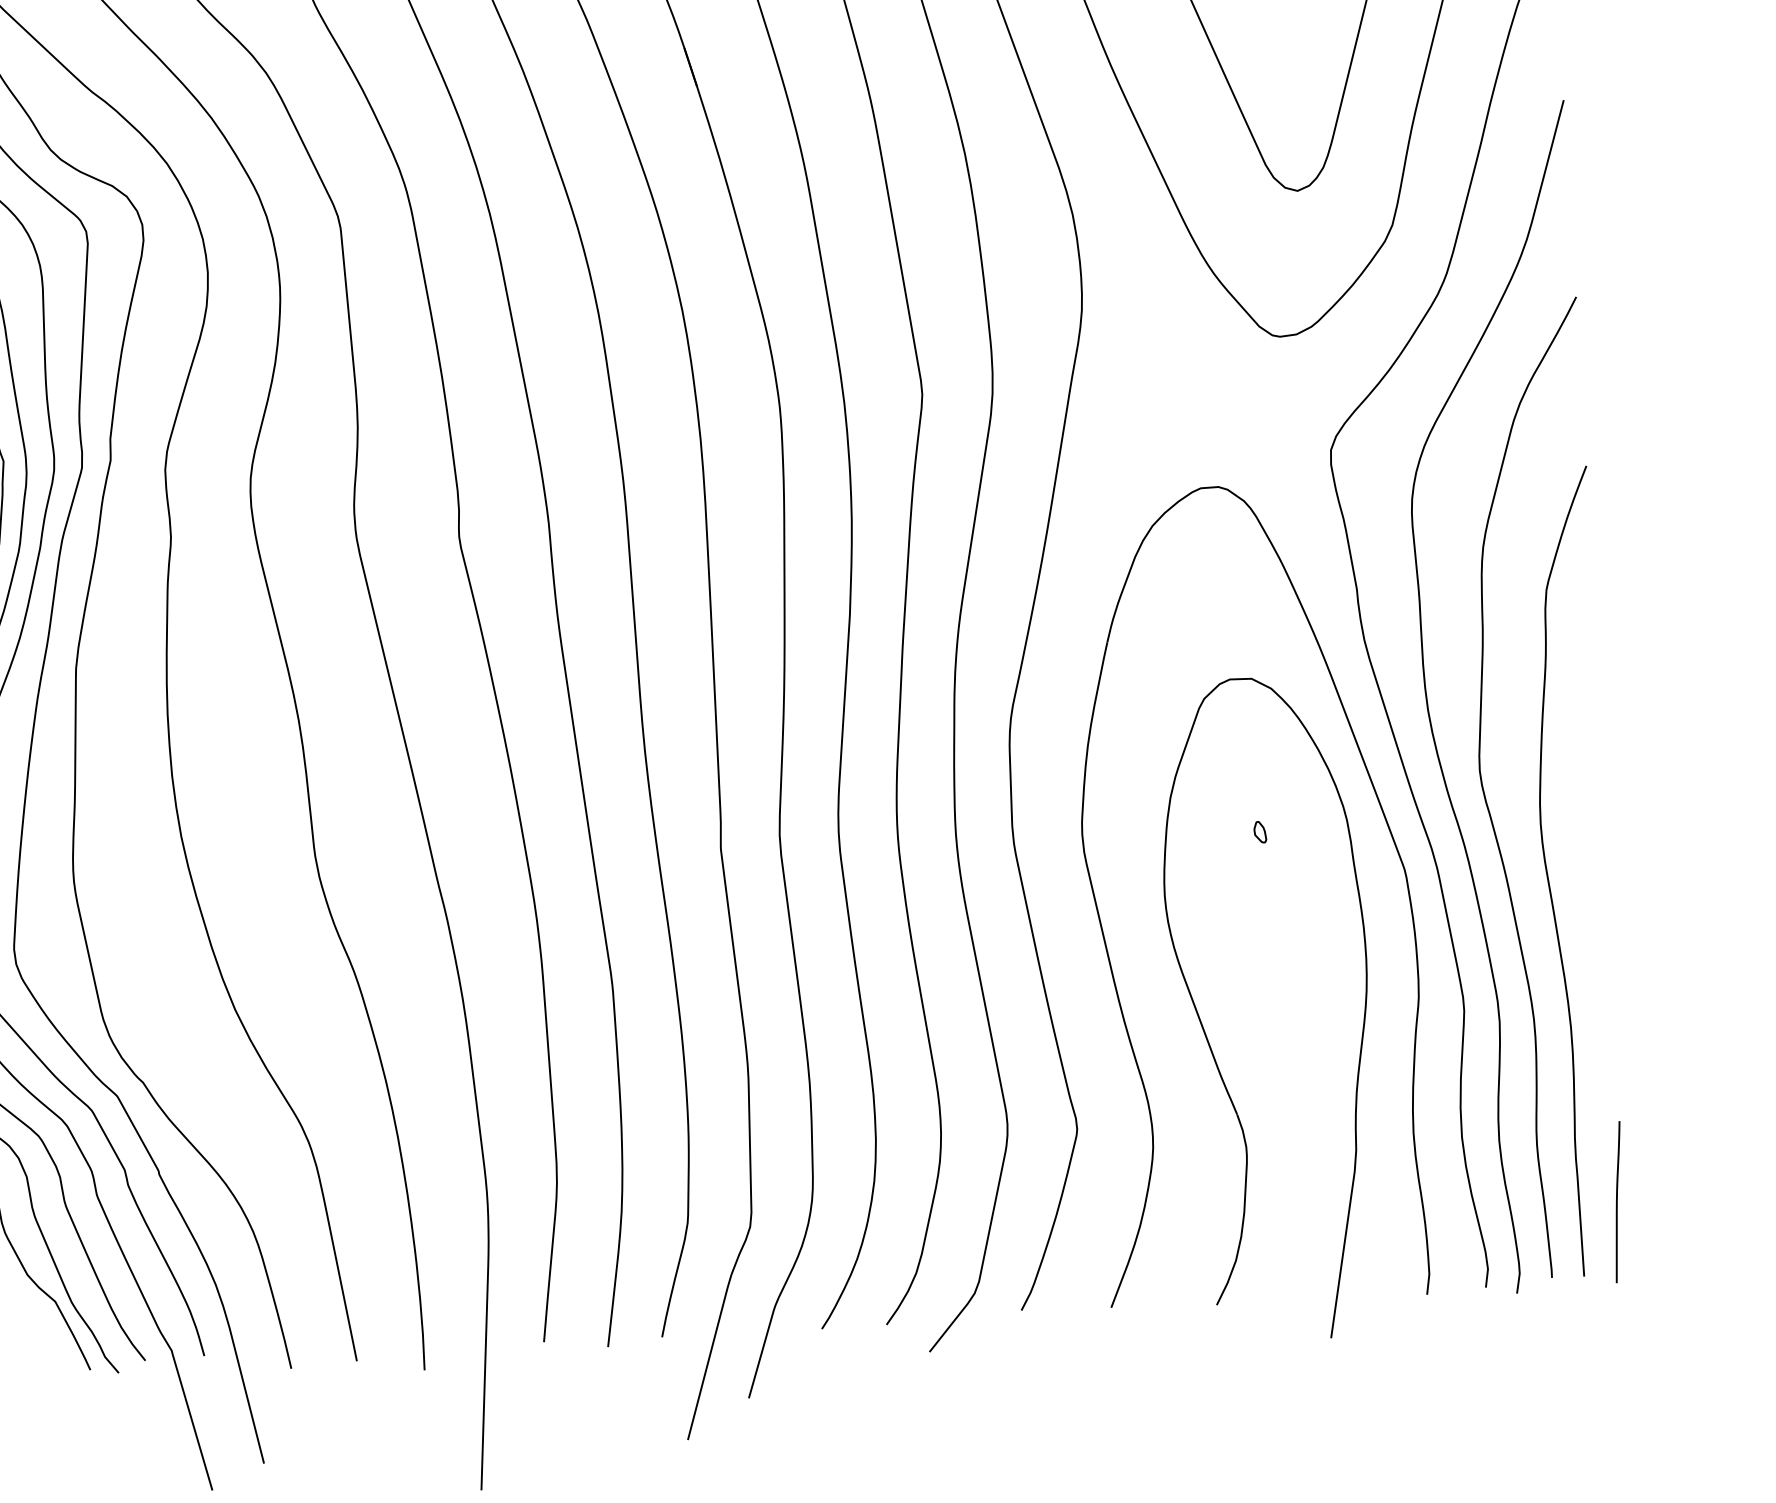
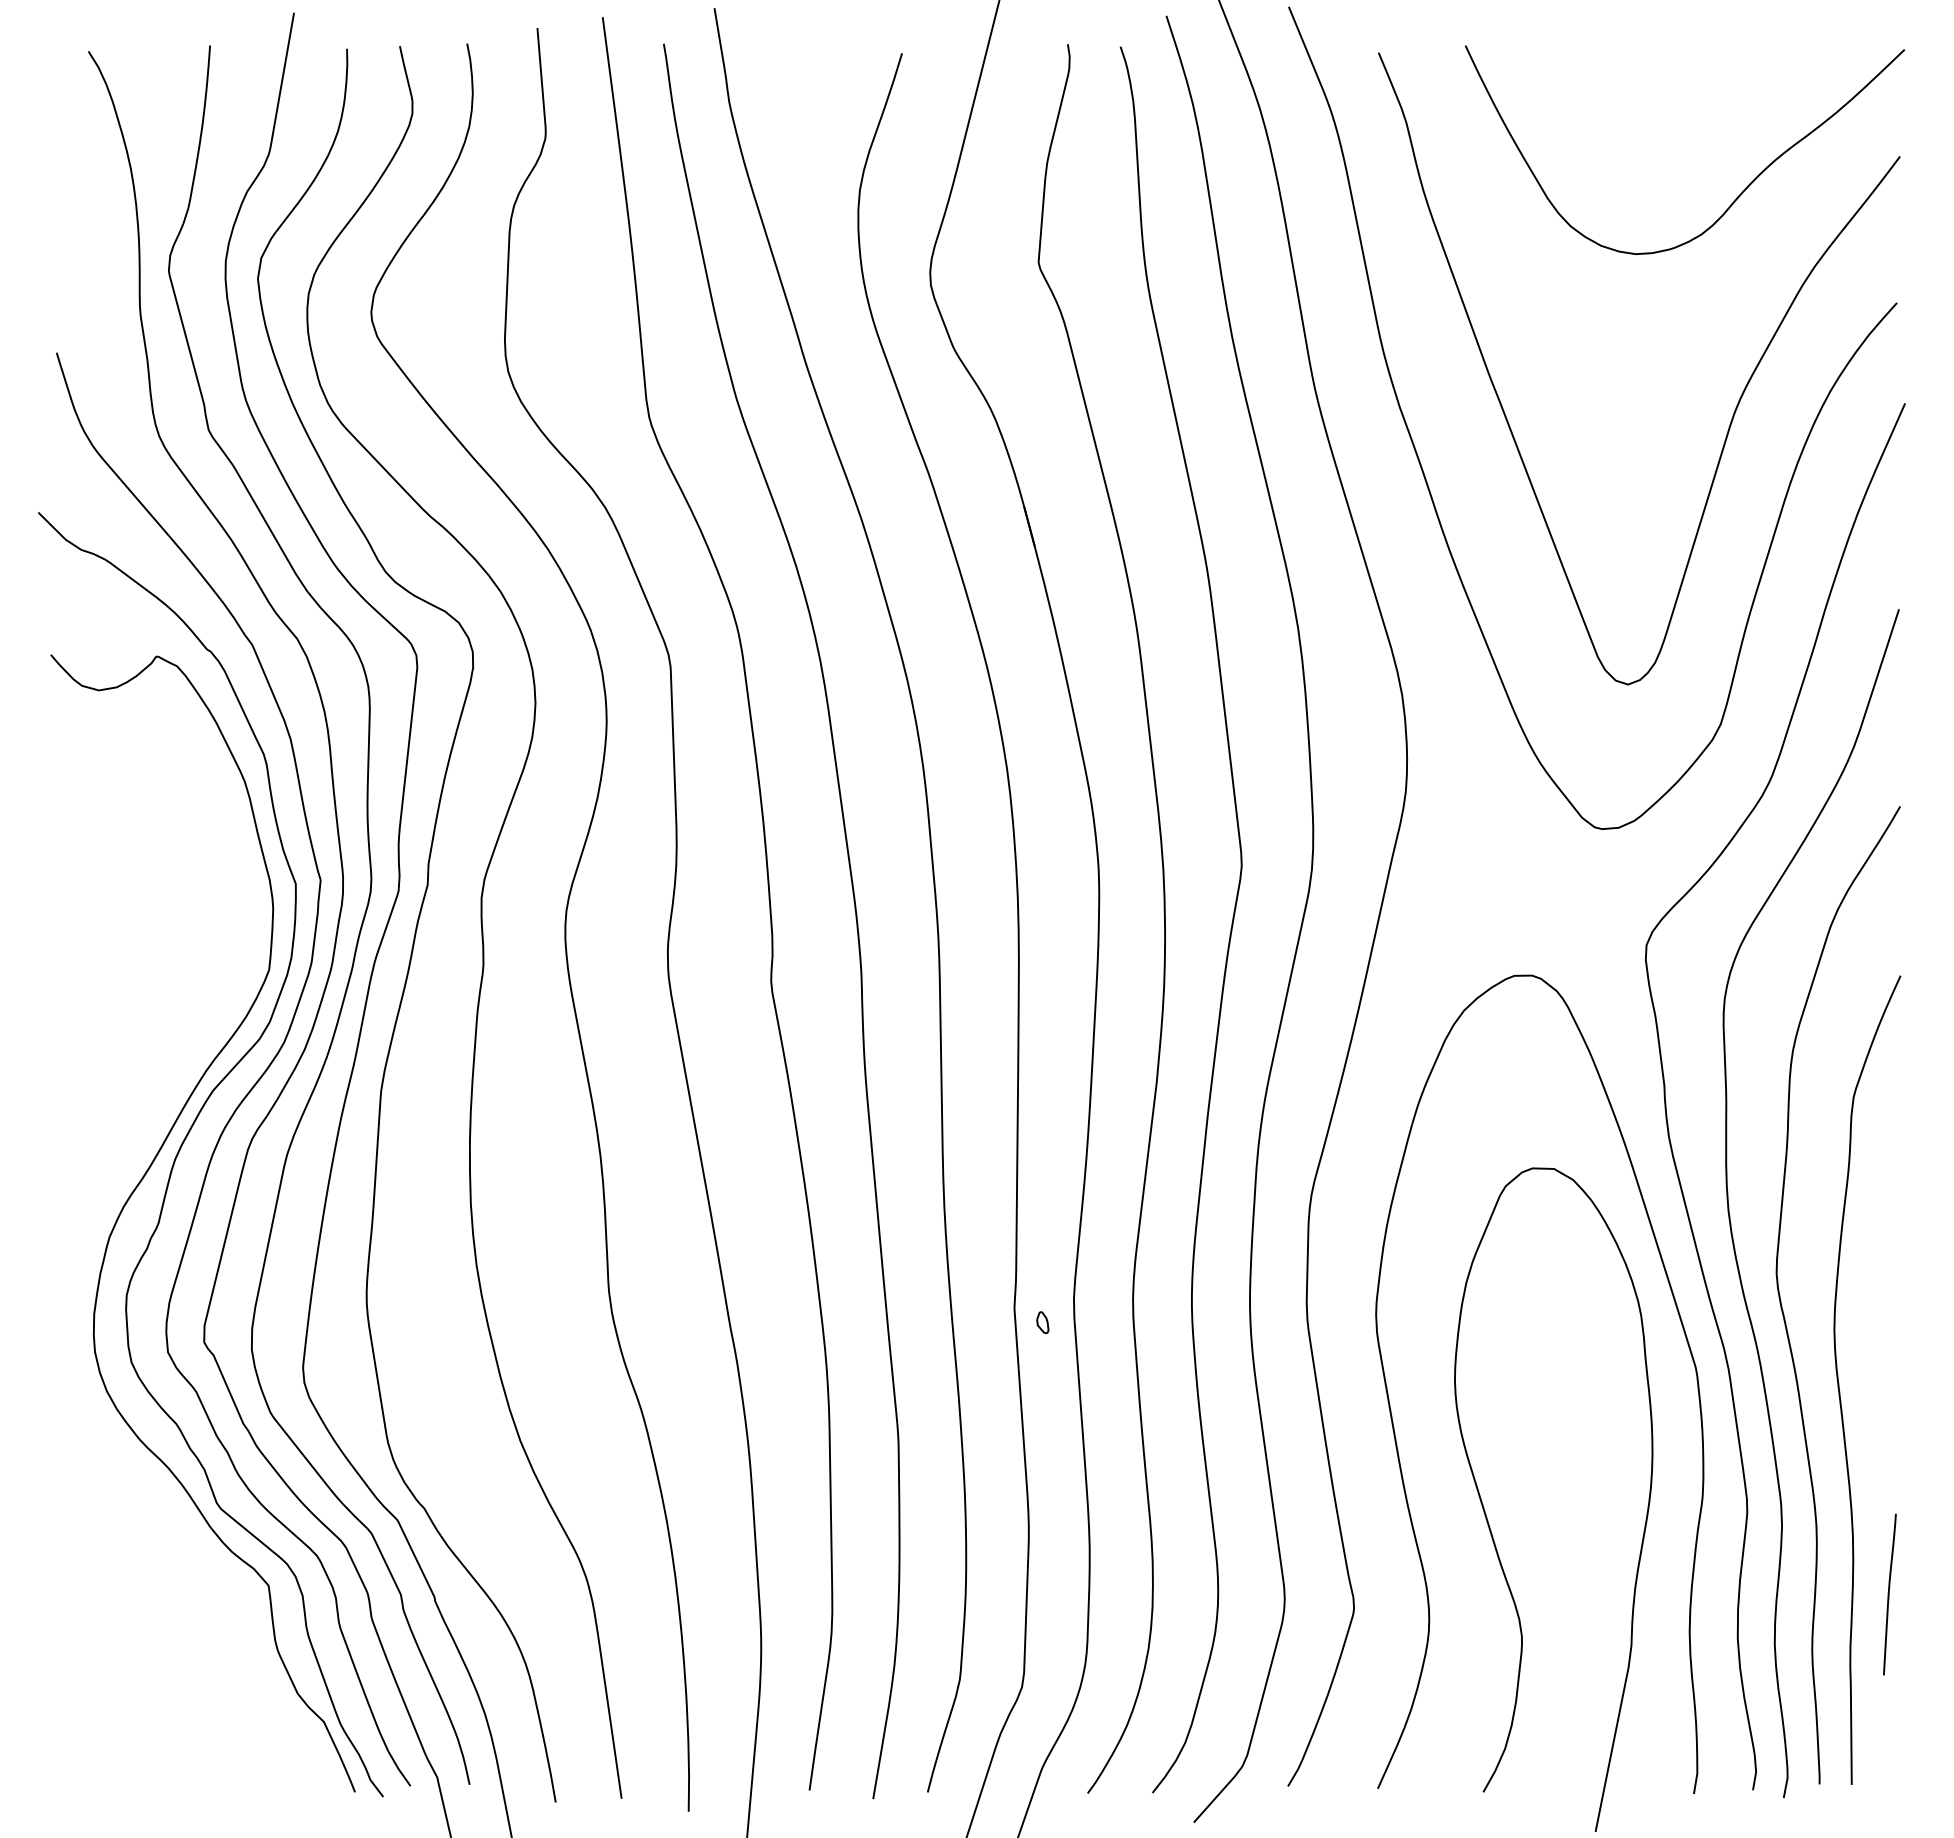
part: (1259, 832) -> (1042, 1322), moved
curve: (1617, 1202) -> (1889, 1594), moved

